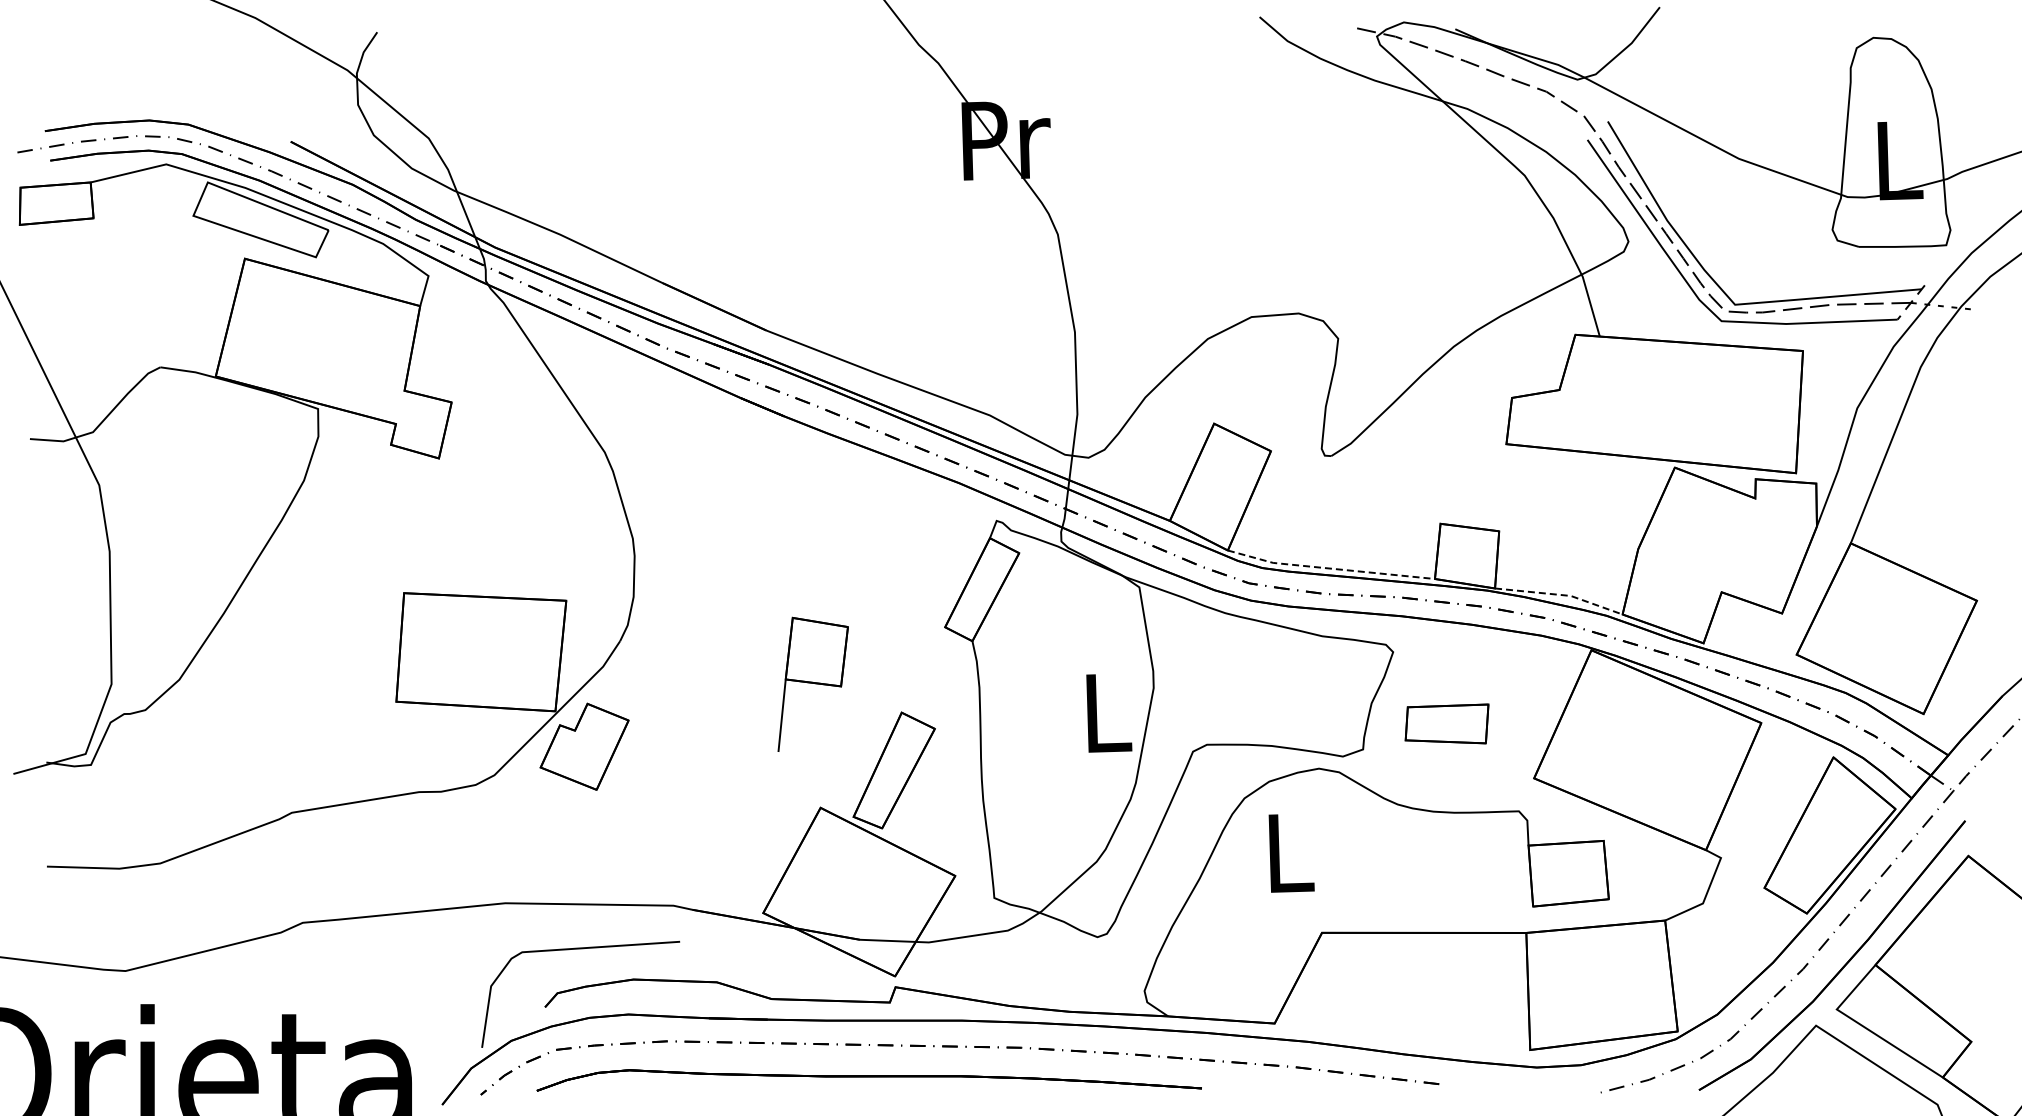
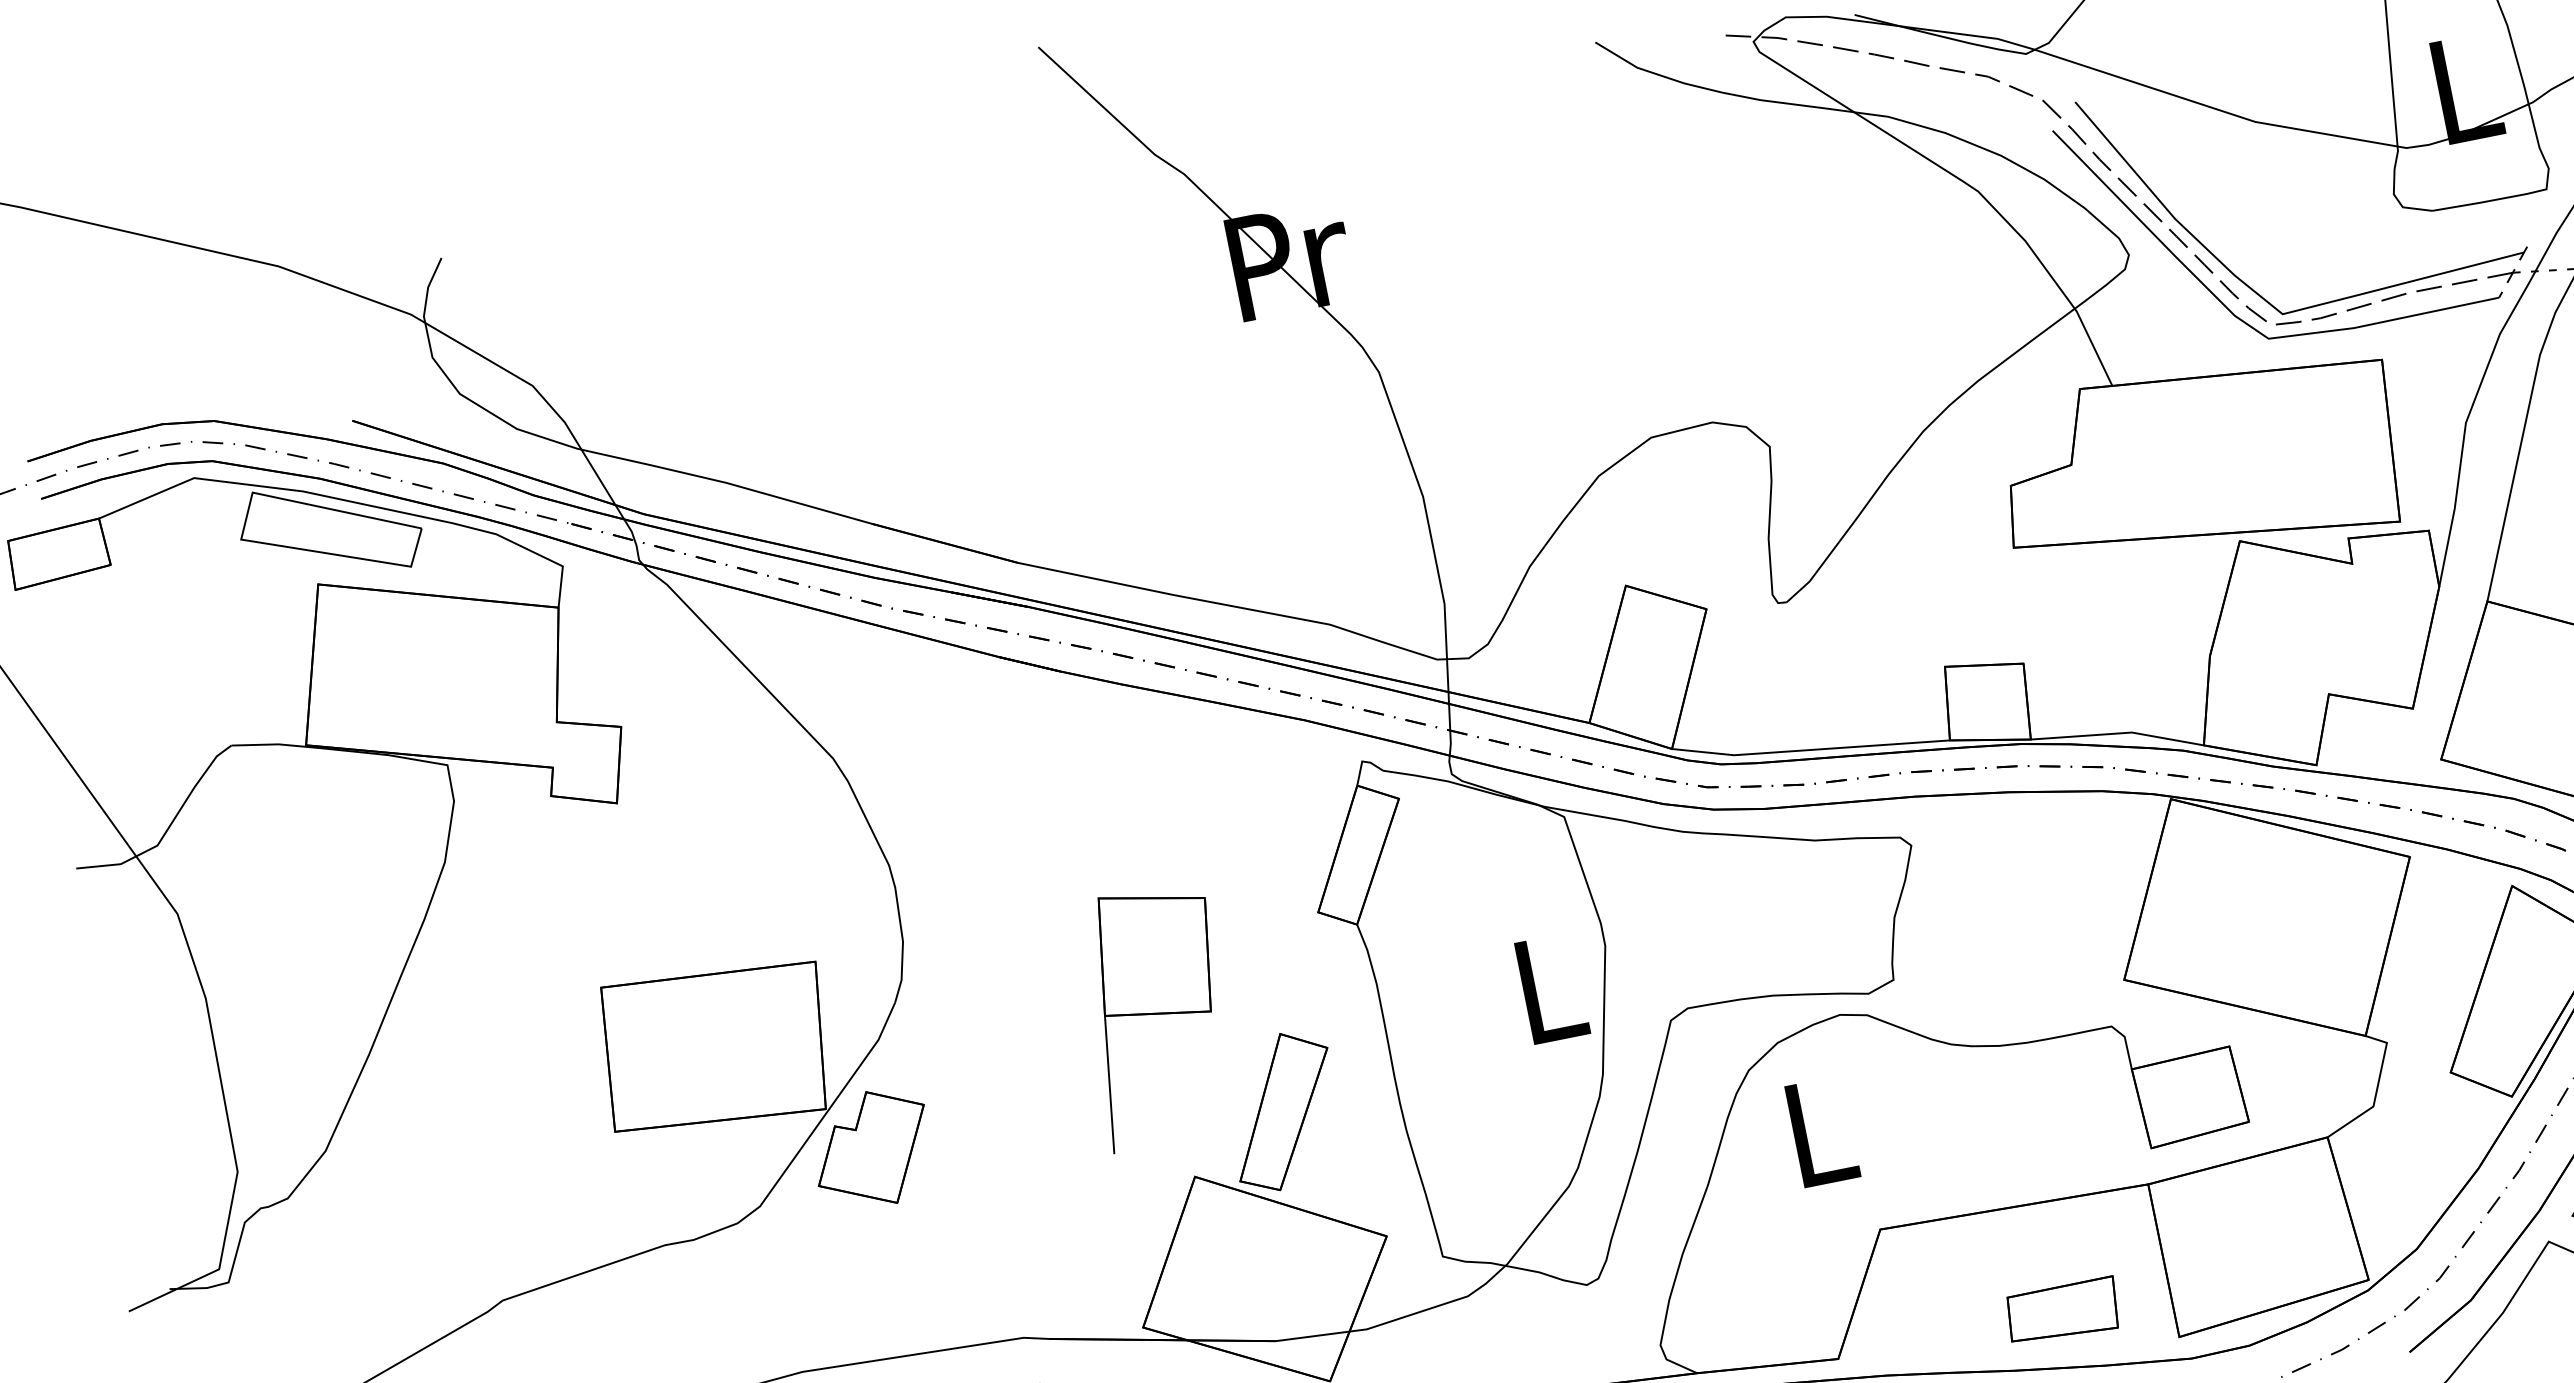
line: (1330, 568) -> (1810, 749), dashed -> solid
line: (1561, 595) -> (2119, 734), dashed -> solid
part: (812, 684) -> (1156, 1016), size x1.43
part: (1446, 723) -> (2061, 1310), moved

